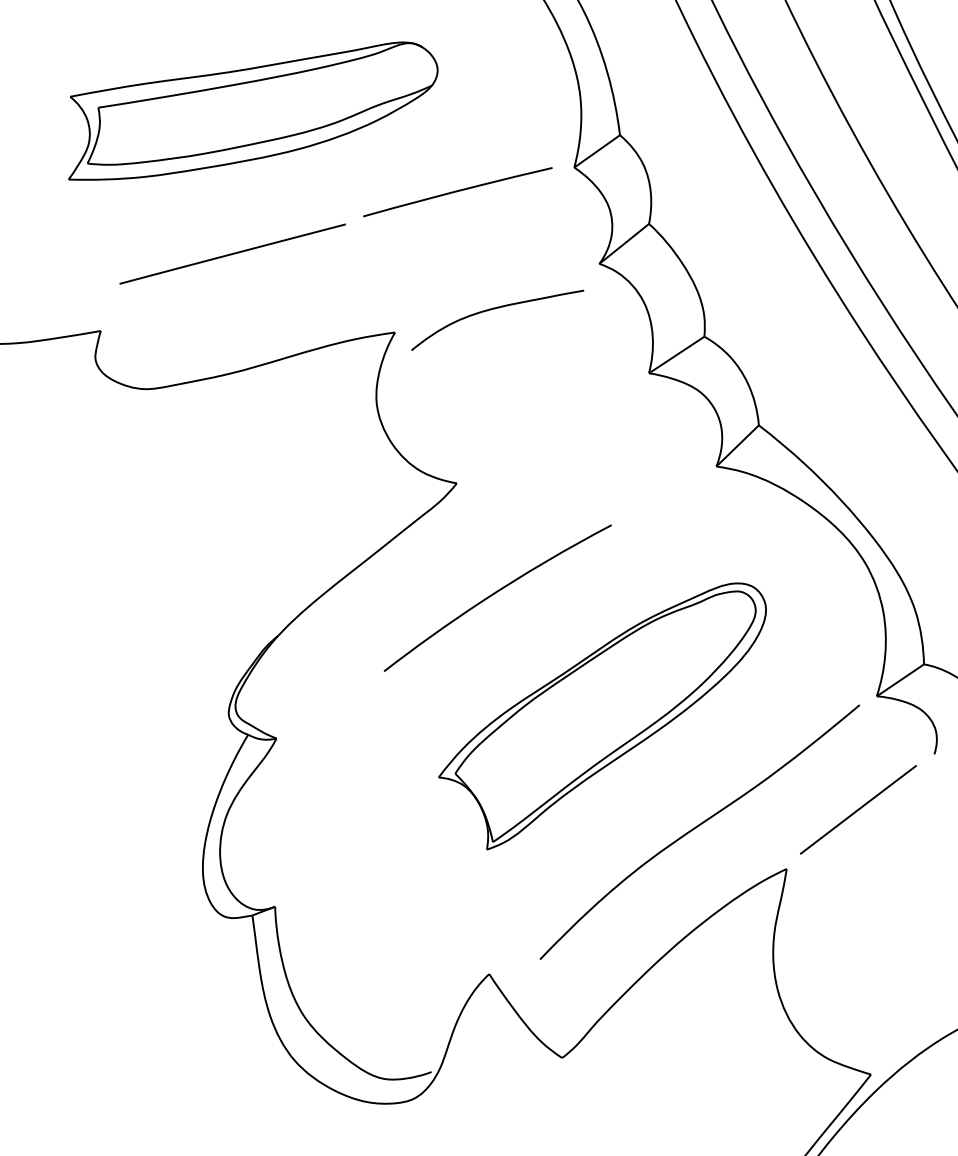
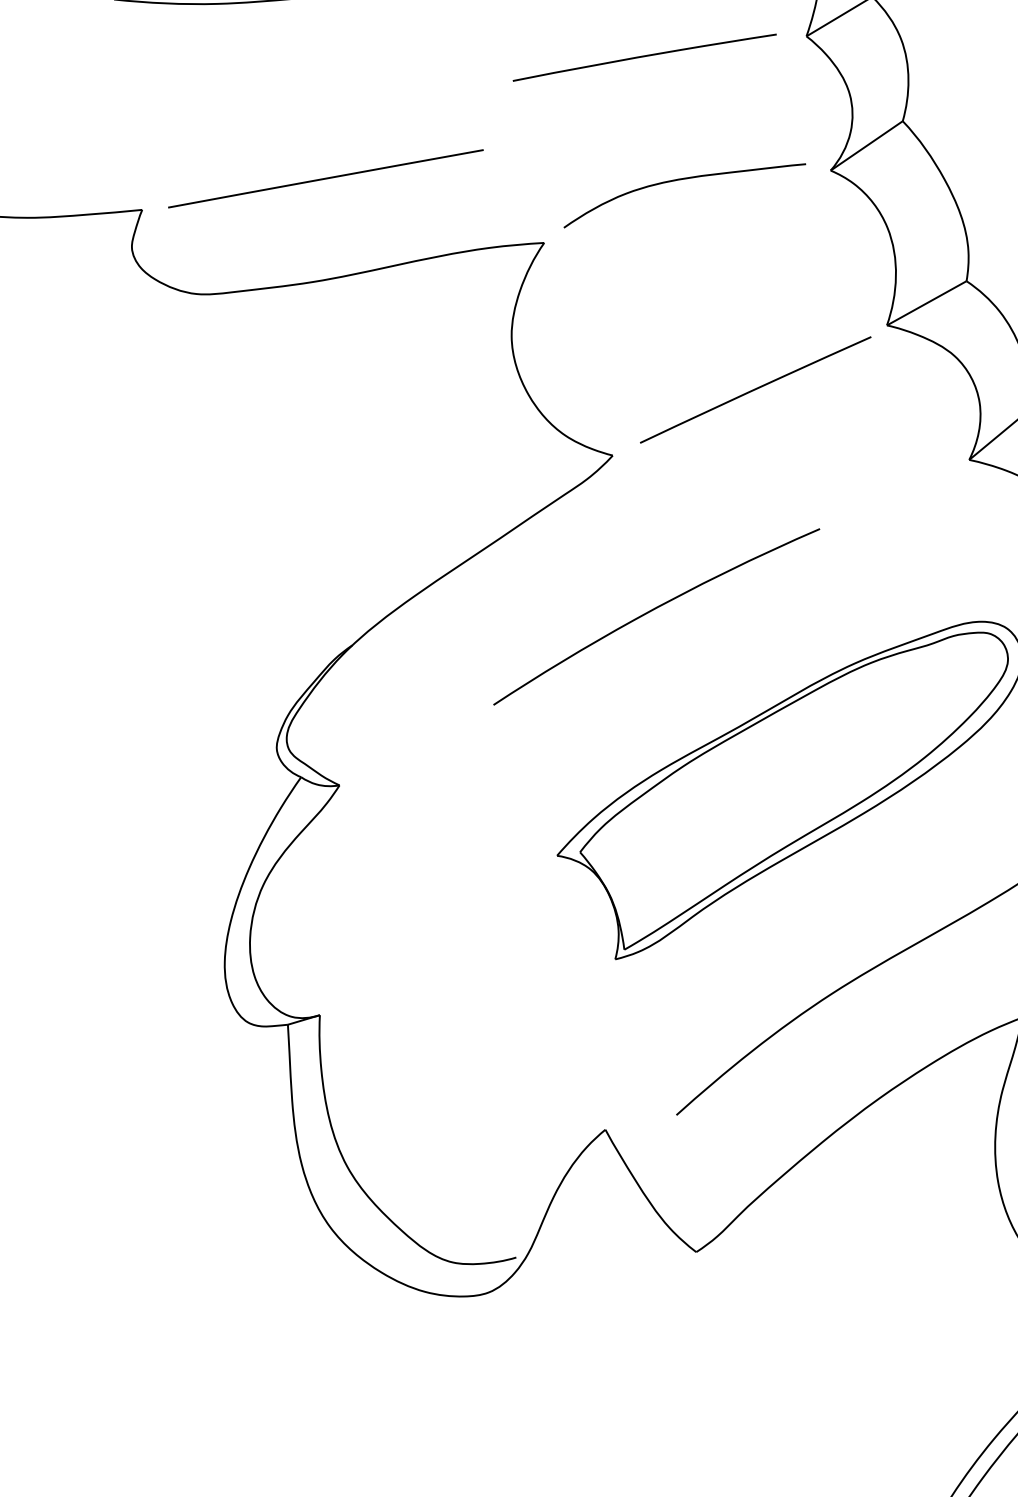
line: (232, 253) -> (325, 177), moved
curve: (495, 309) -> (682, 180), moved
line: (557, 427) -> (756, 389), added

